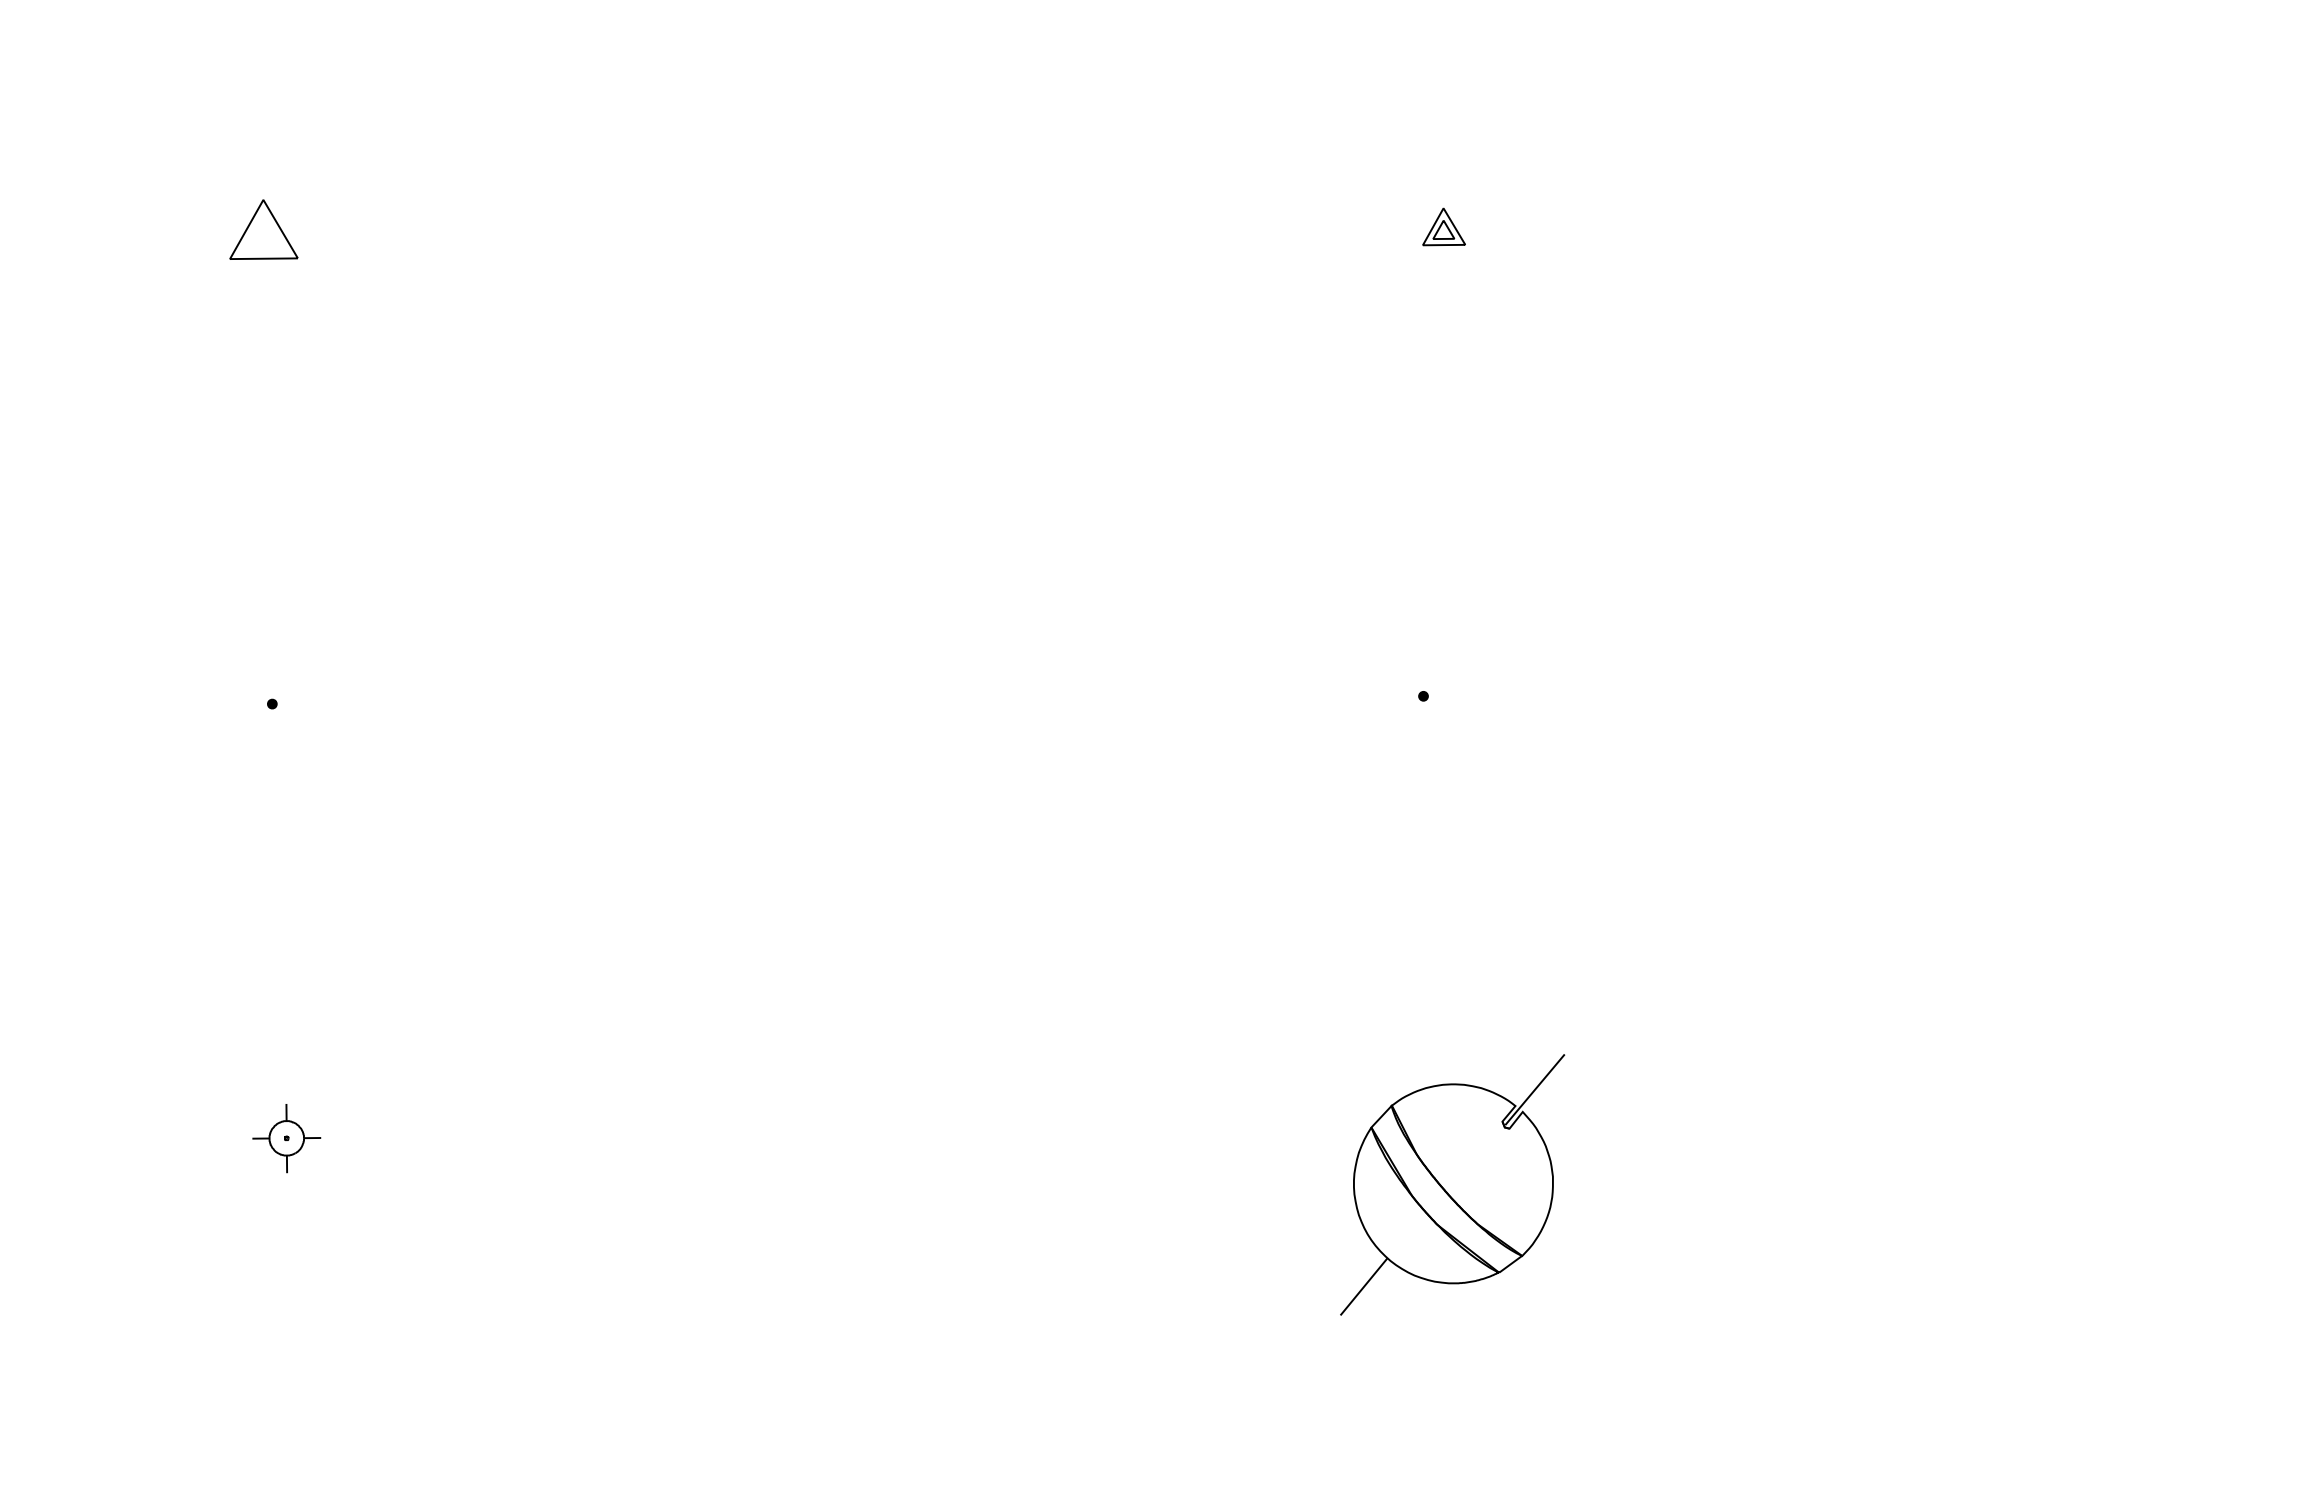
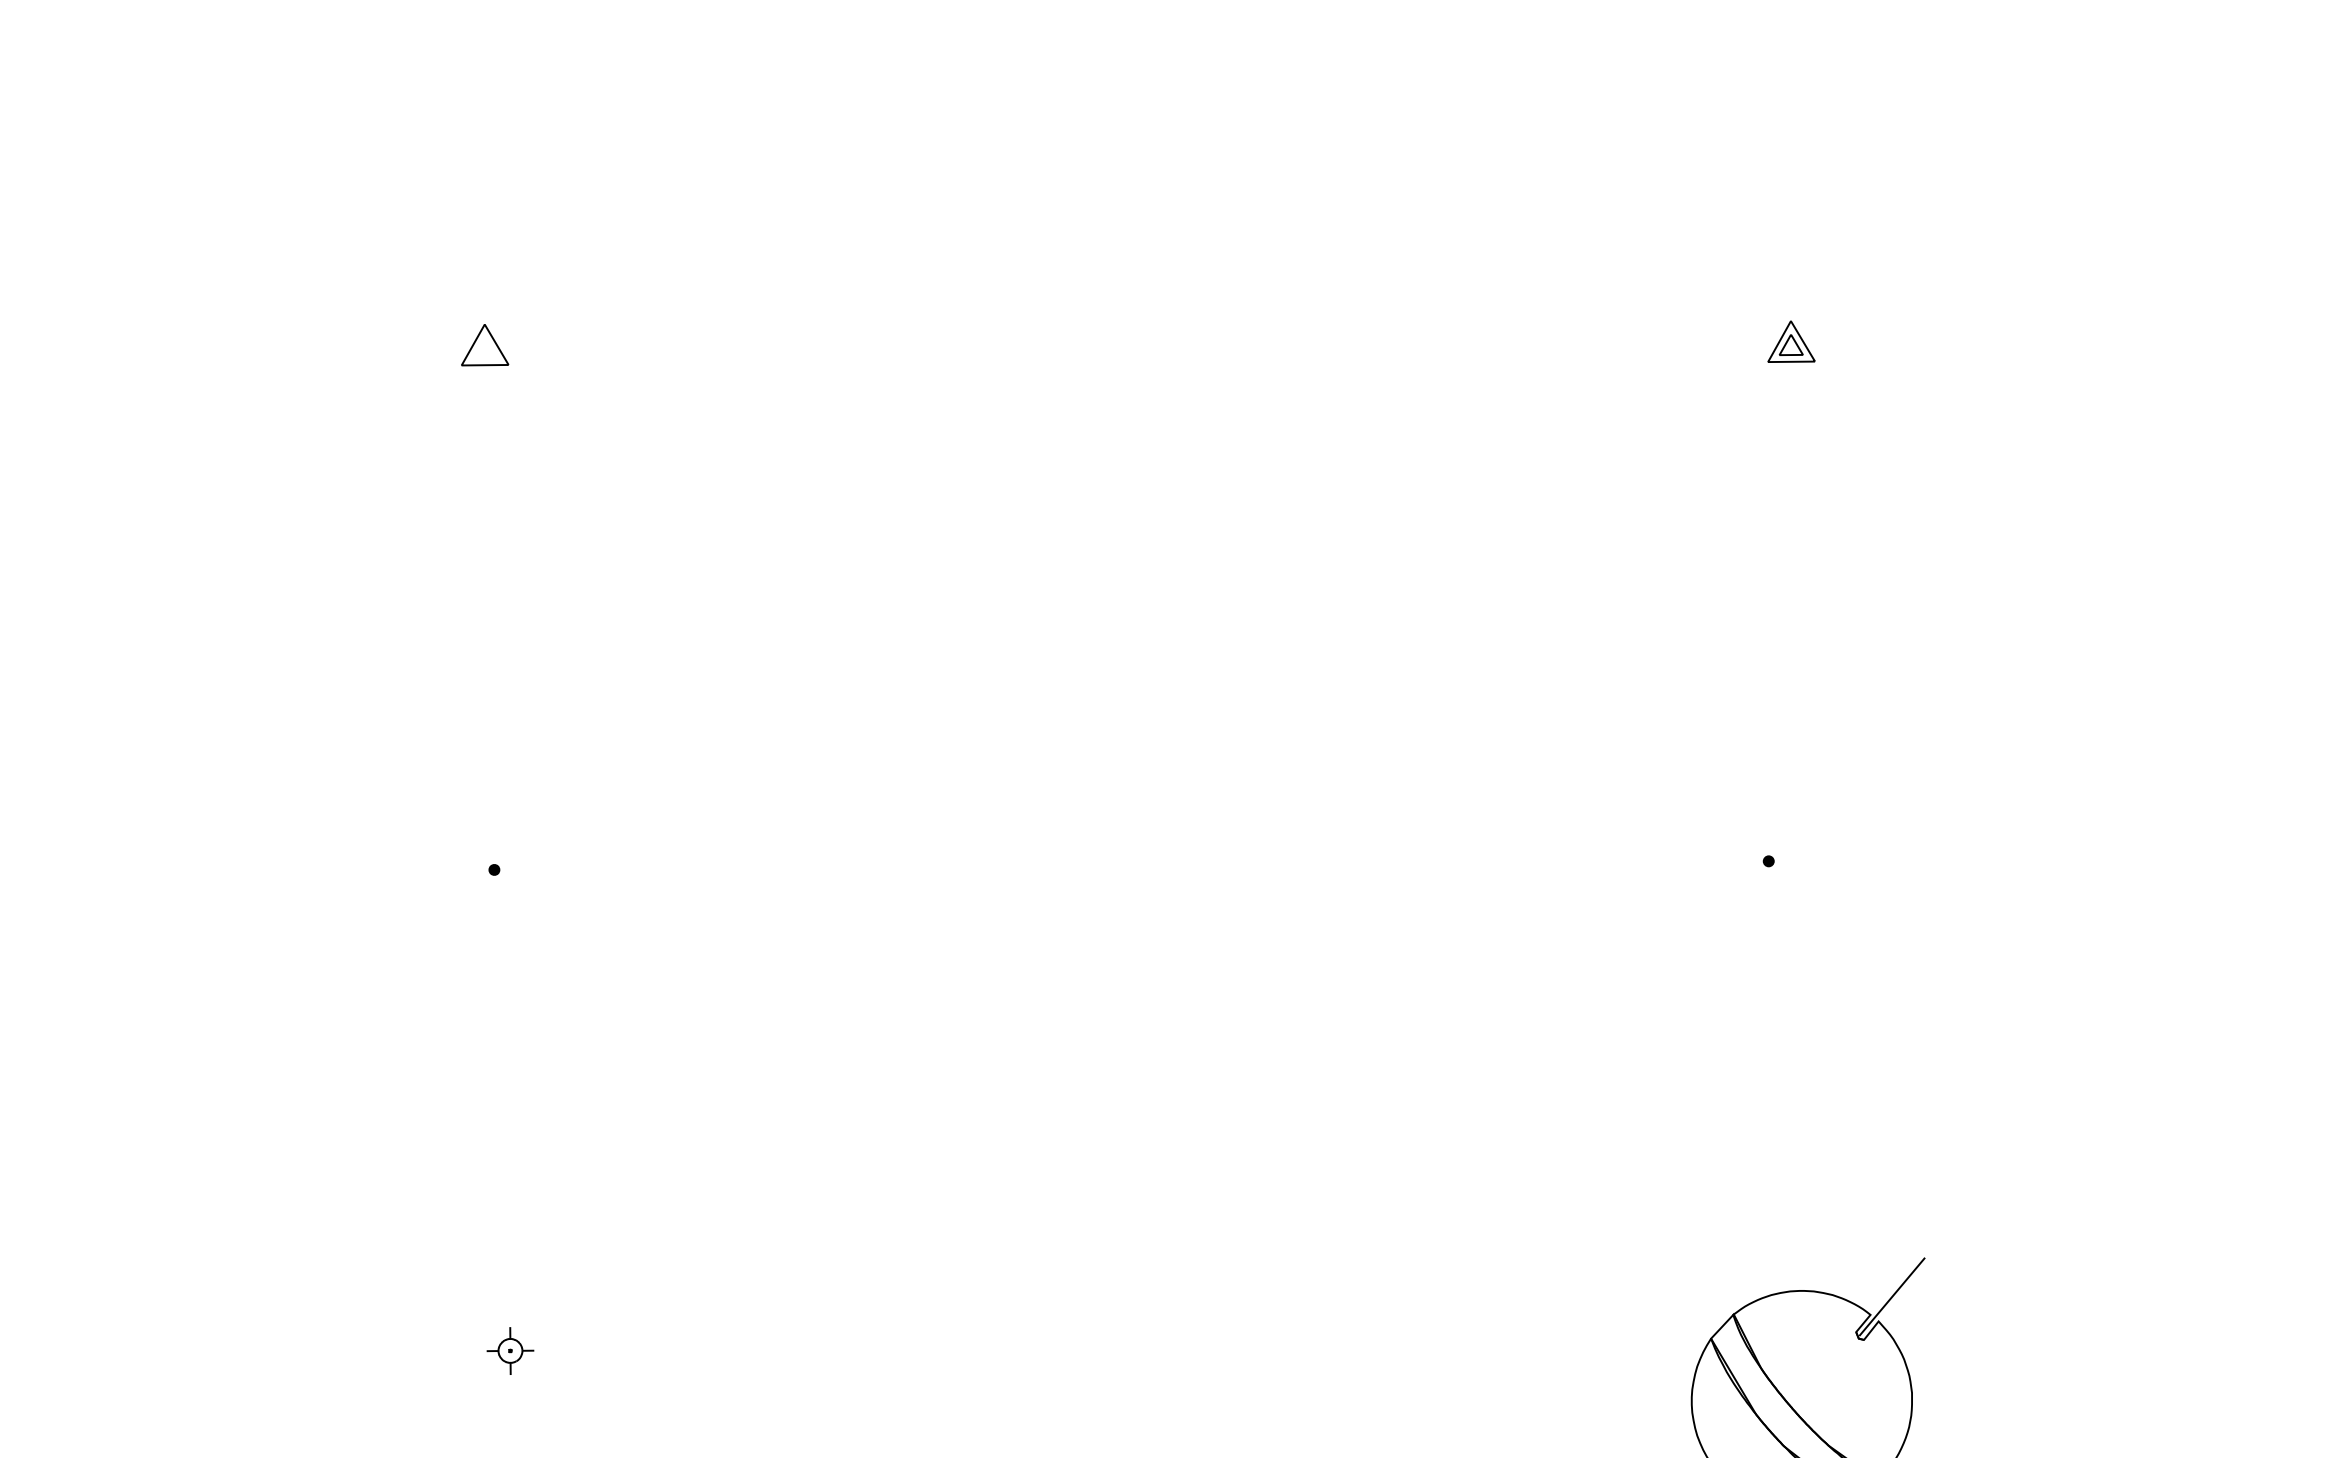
part: (263, 230) -> (484, 345), size x0.62
part: (286, 1138) -> (510, 1350), size x0.62

